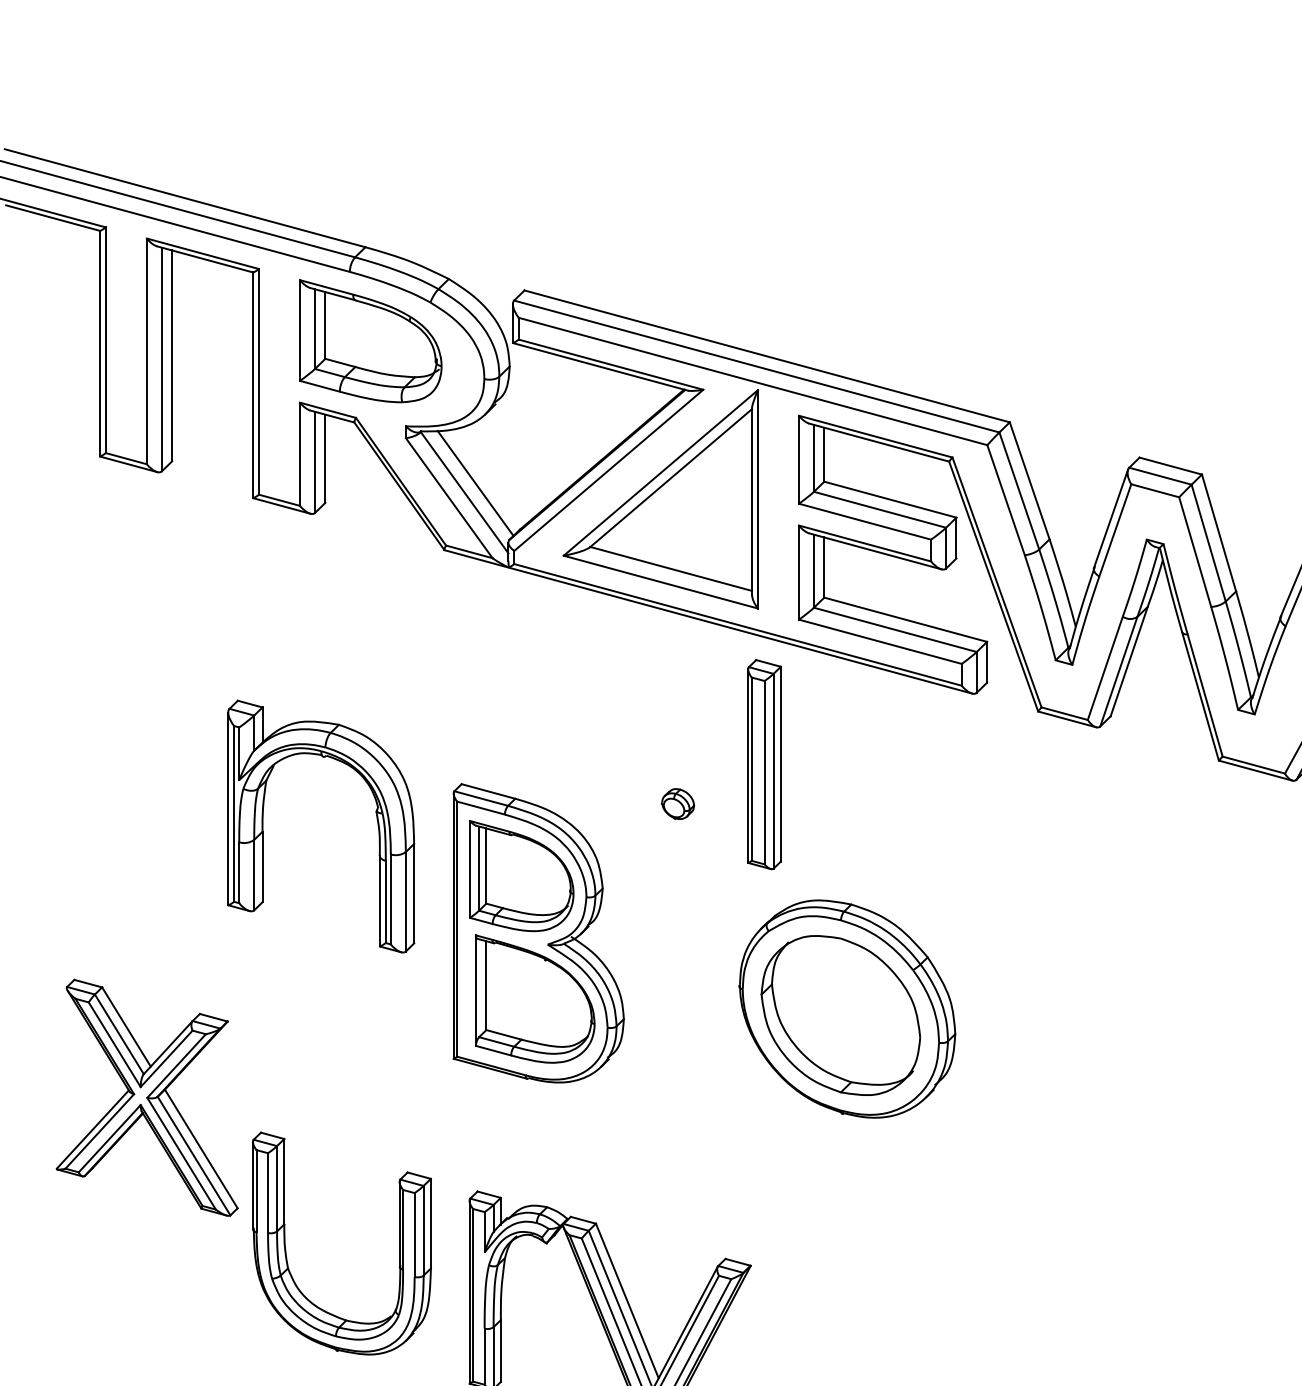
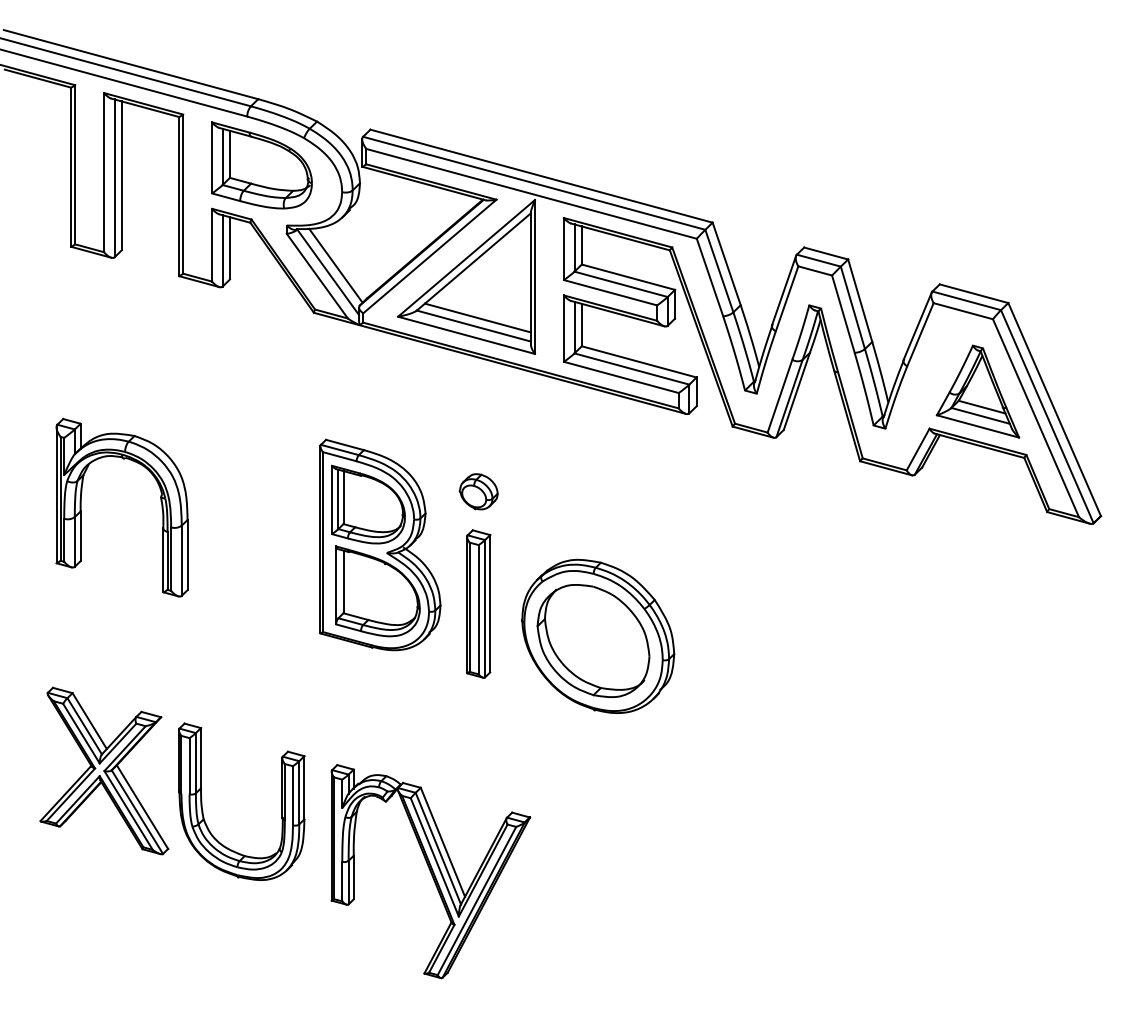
line: (676, 556) -> (477, 317), added
part: (764, 763) -> (478, 603), moved
part: (677, 803) -> (478, 491), size x1.67
part: (375, 817) -> (160, 501), moved
part: (538, 932) -> (380, 544), moved
part: (147, 1097) -> (104, 770), moved

